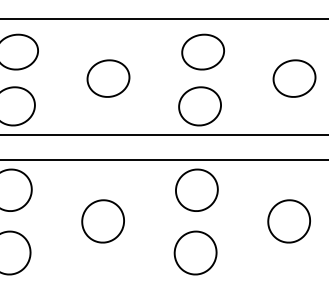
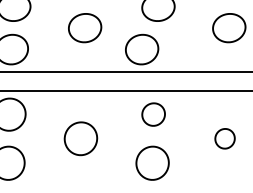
part: (199, 106) -> (141, 49), moved
part: (196, 189) -> (153, 114), size x0.7
part: (288, 221) -> (224, 138), size x0.6

